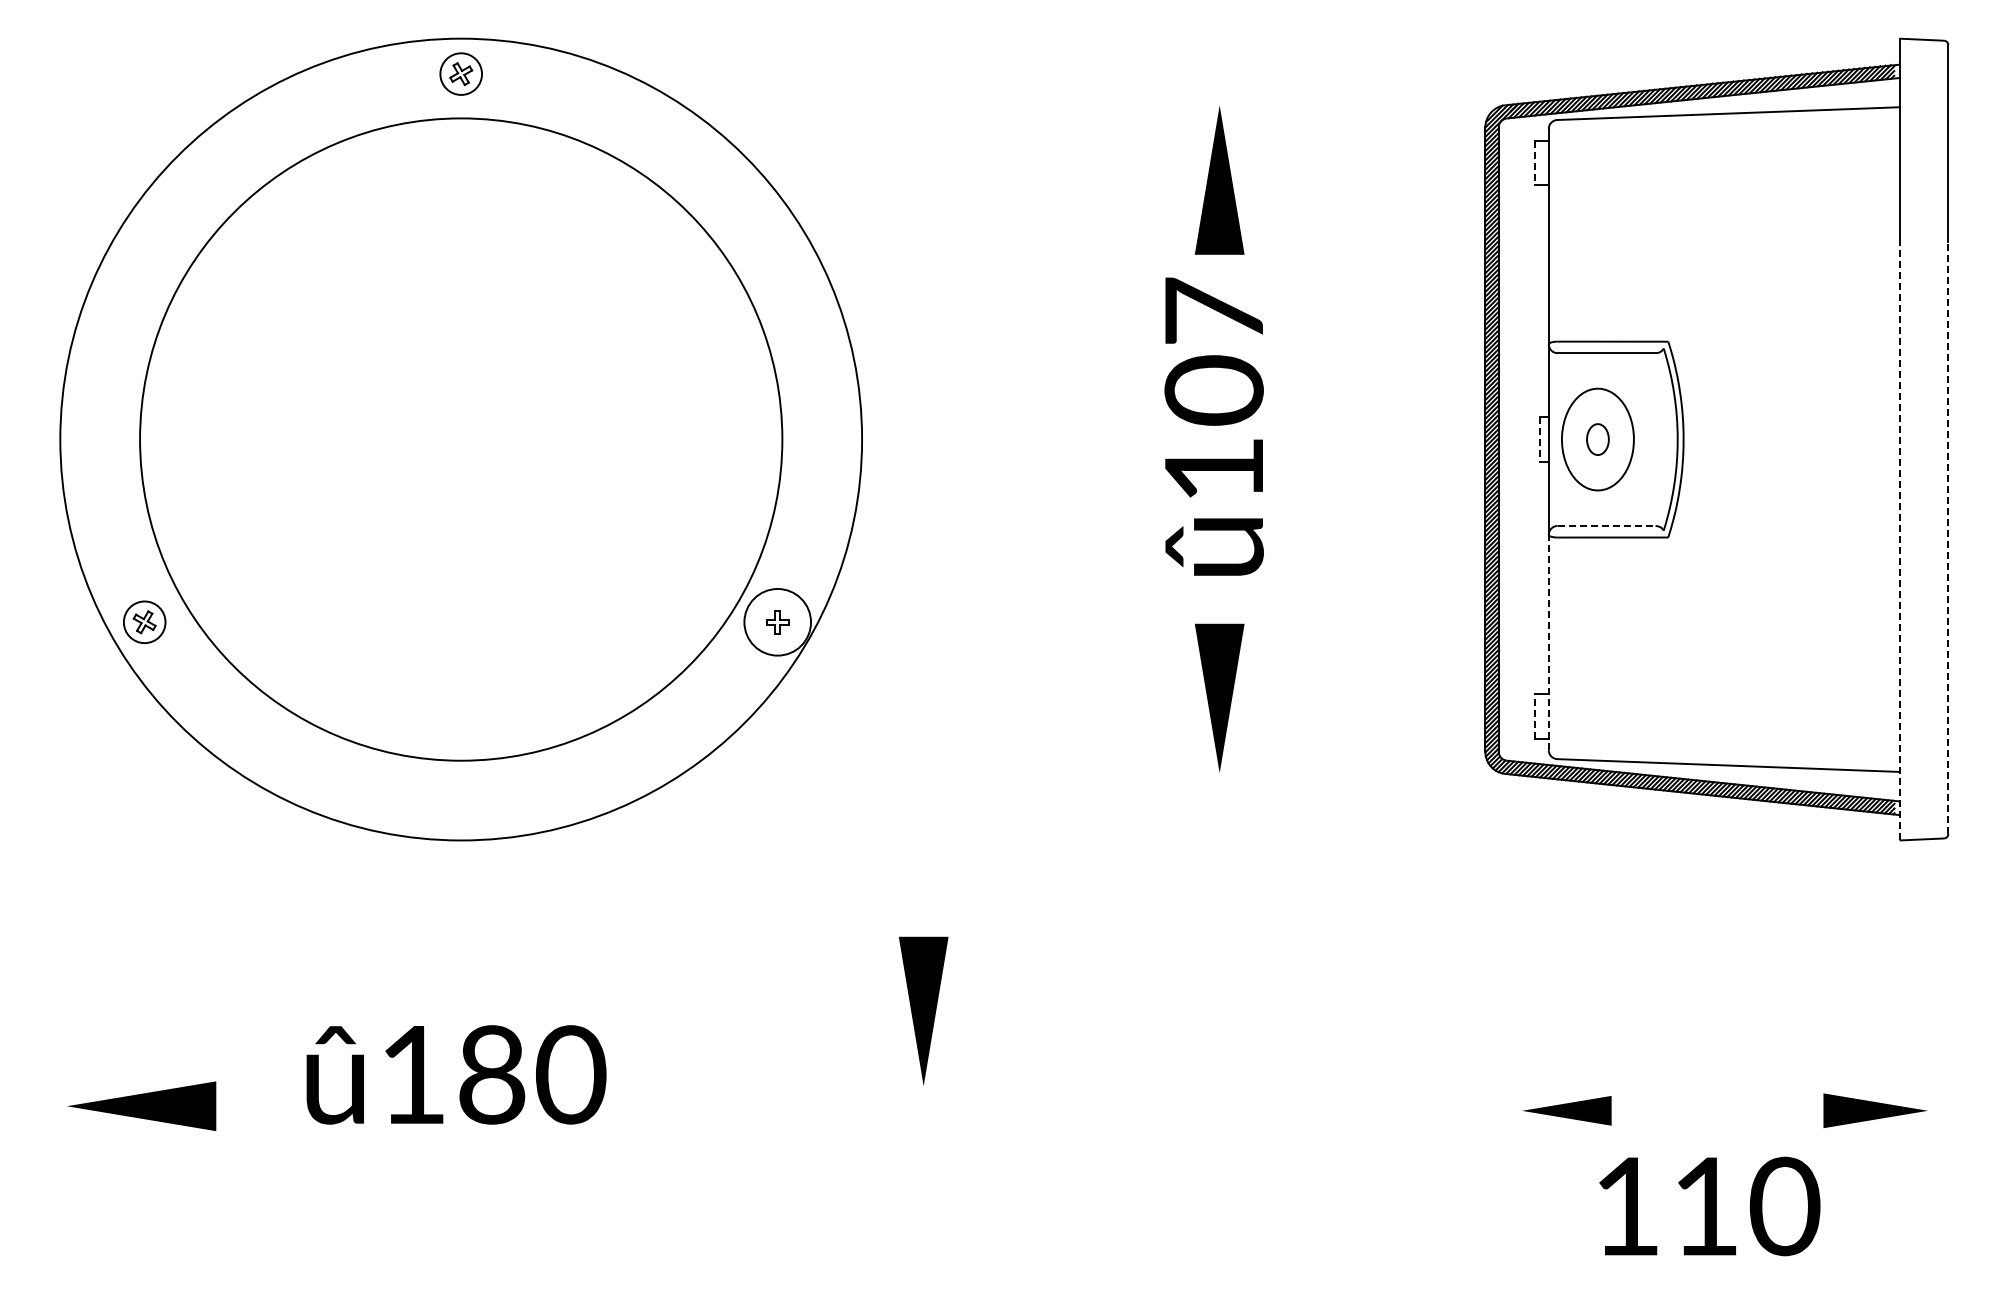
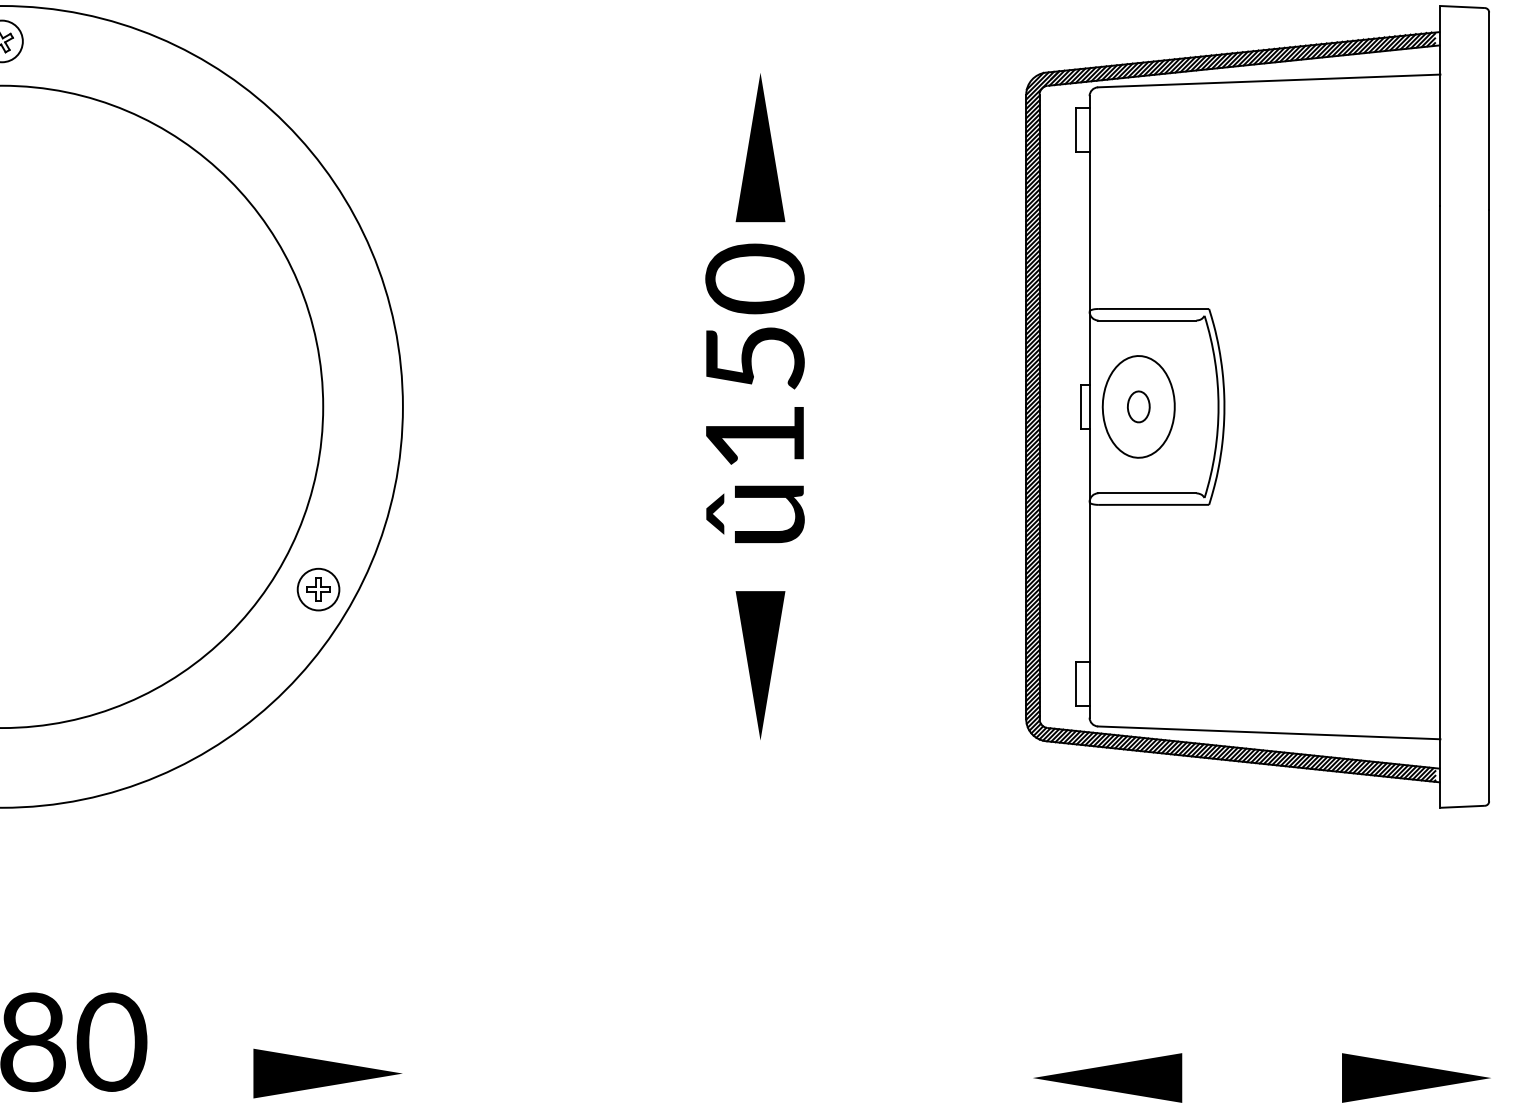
line: (1535, 163) -> (1076, 130), dashed -> solid
text: (1213, 350) -> (754, 317), û107 -> û150
line: (1539, 440) -> (1080, 407), dashed -> solid
line: (1606, 525) -> (1147, 492), dashed -> solid
line: (1948, 538) -> (1489, 505), dashed -> solid
line: (1899, 539) -> (1440, 506), dashed -> solid
circle: (777, 622) -> (318, 589), size x0.62
line: (1548, 642) -> (1089, 609), dashed -> solid
line: (1535, 715) -> (1076, 682), dashed -> solid
part: (923, 1010) -> (464, 977), removed
part: (786, 1105) -> (327, 1072), added
part: (1566, 1110) -> (1107, 1077), size x1.67
part: (1875, 1110) -> (1416, 1077), size x1.43

